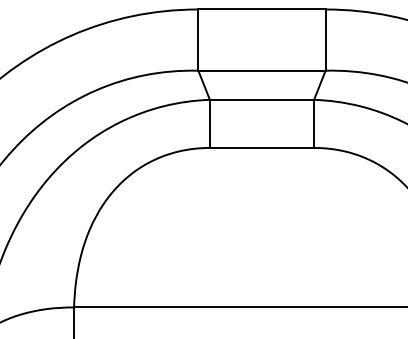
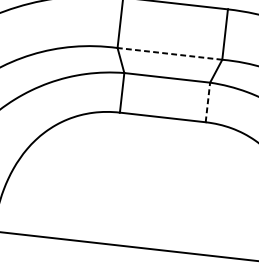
line: (262, 70) -> (170, 53), solid -> dashed
line: (314, 123) -> (208, 102), solid -> dashed

